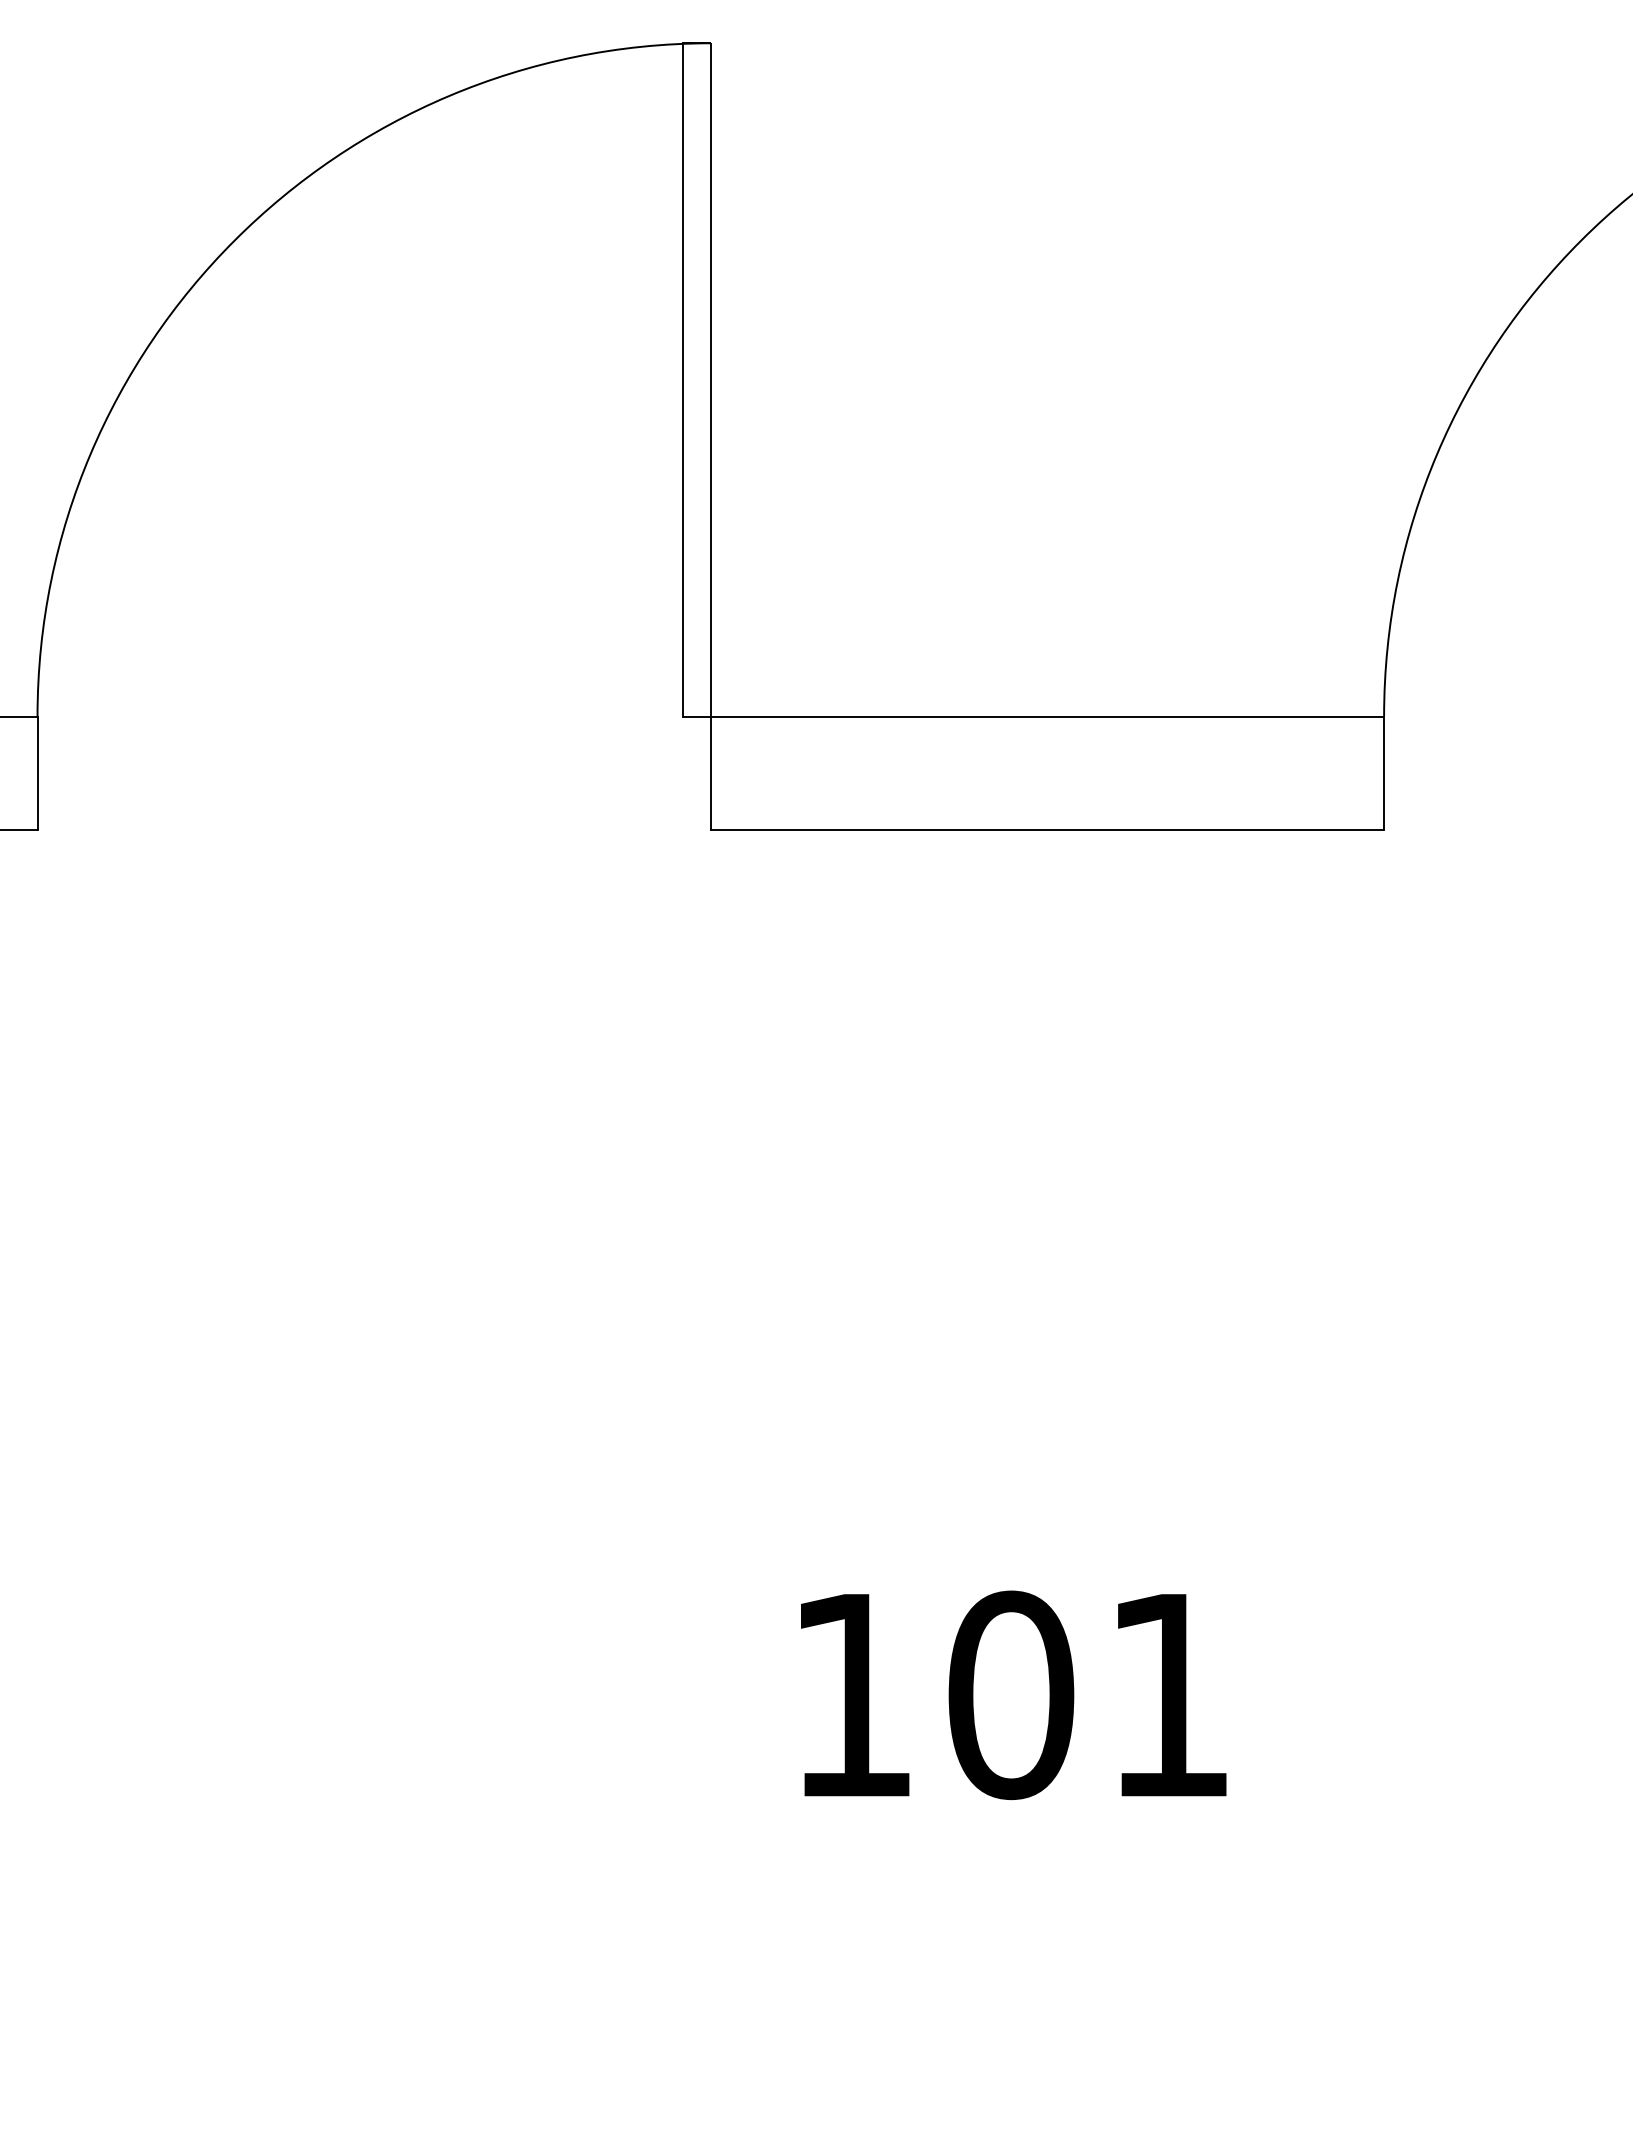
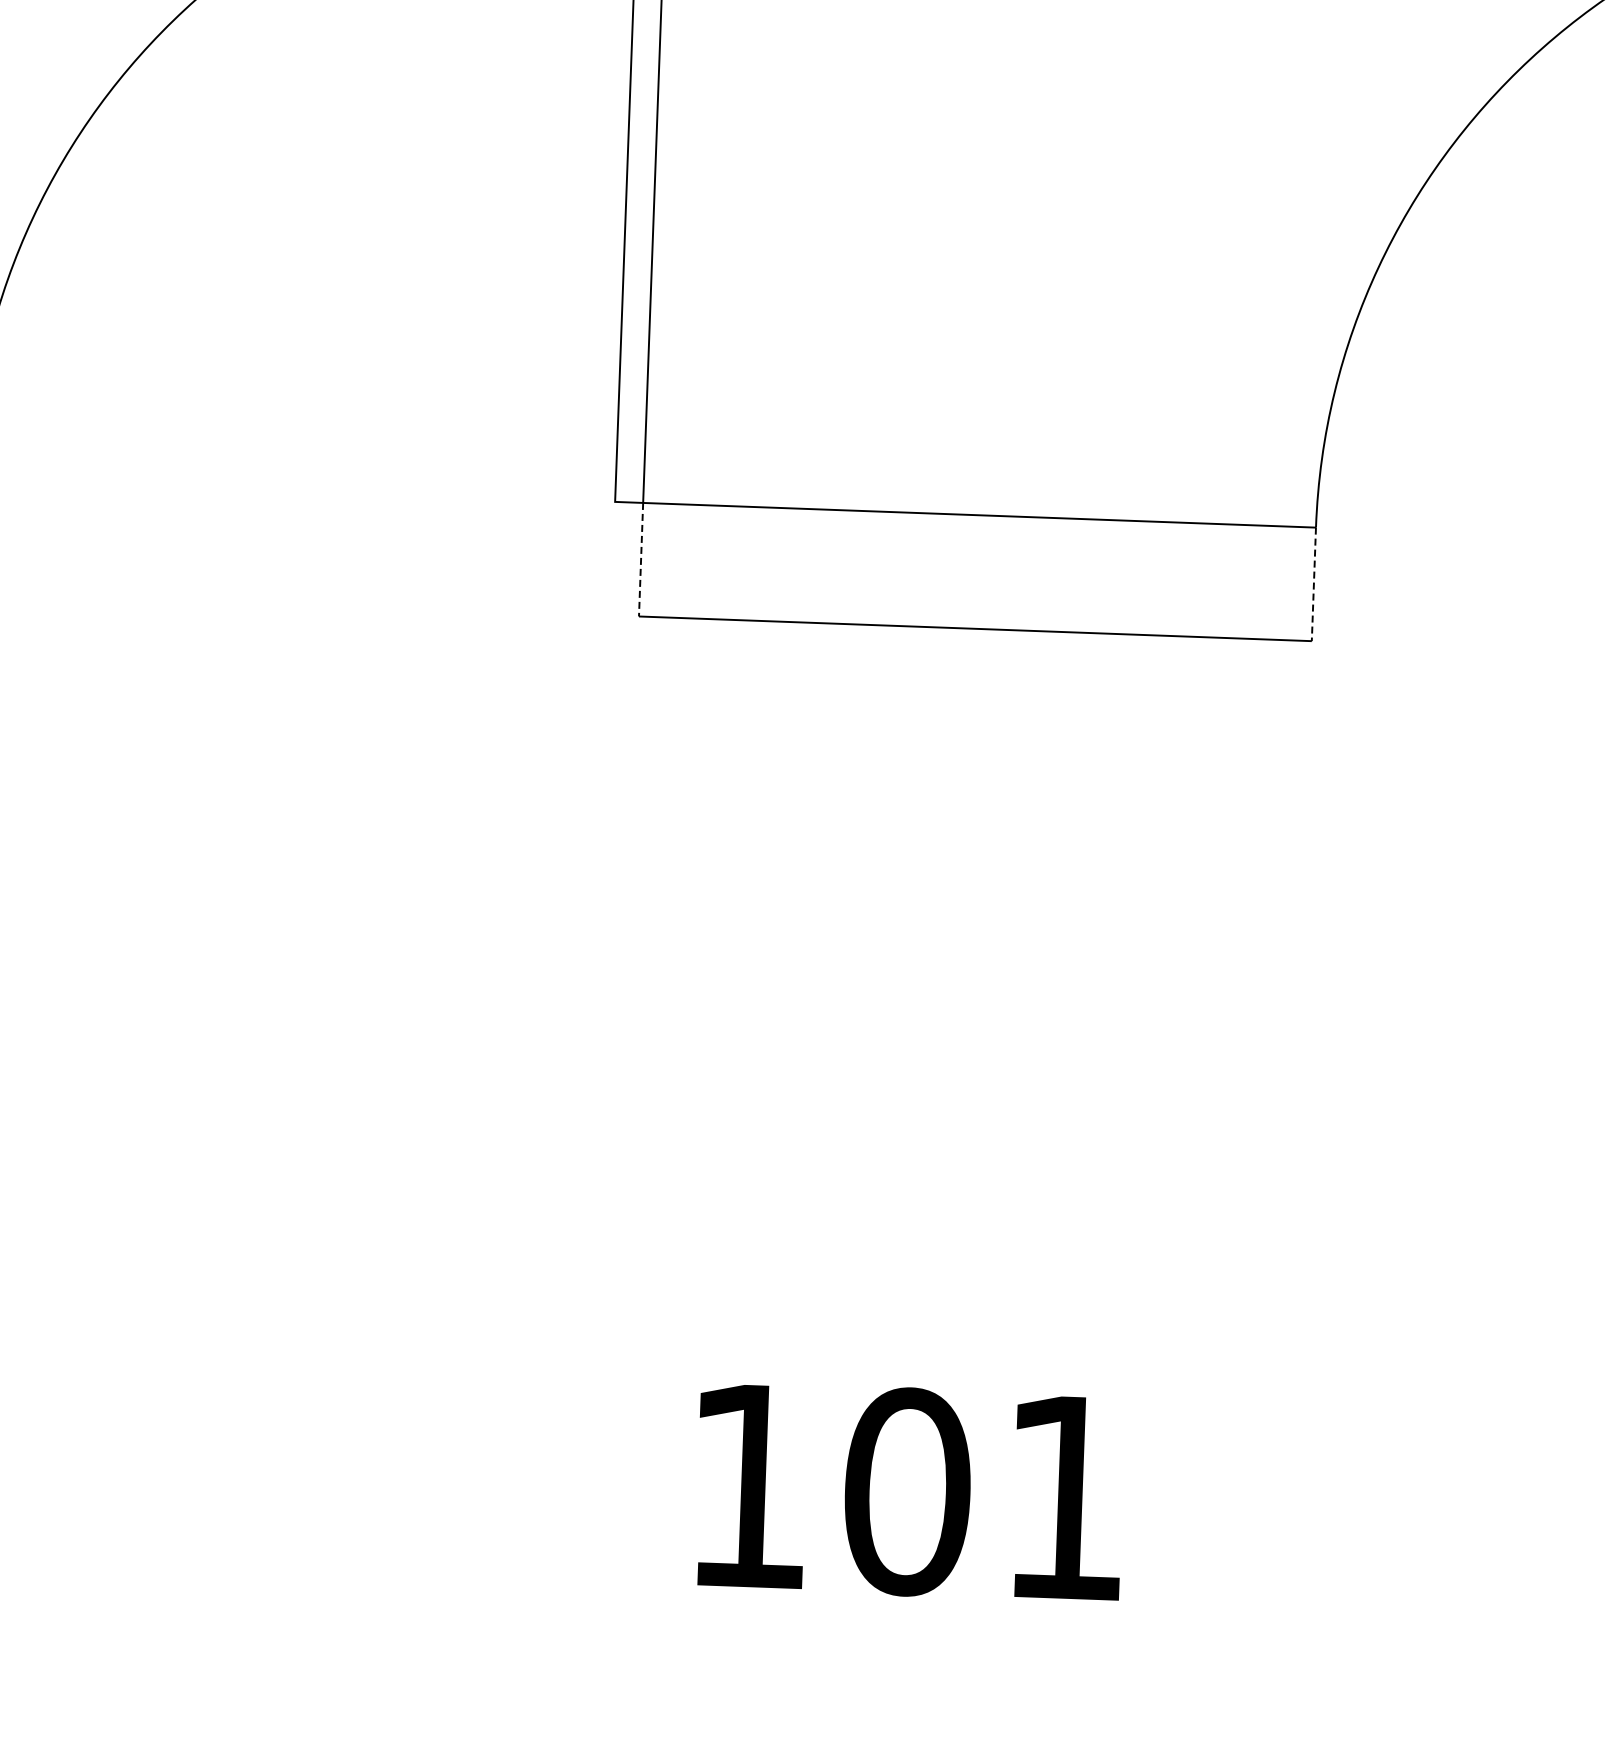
line: (710, 773) -> (640, 559), solid -> dashed
line: (1384, 773) -> (1314, 584), solid -> dashed

